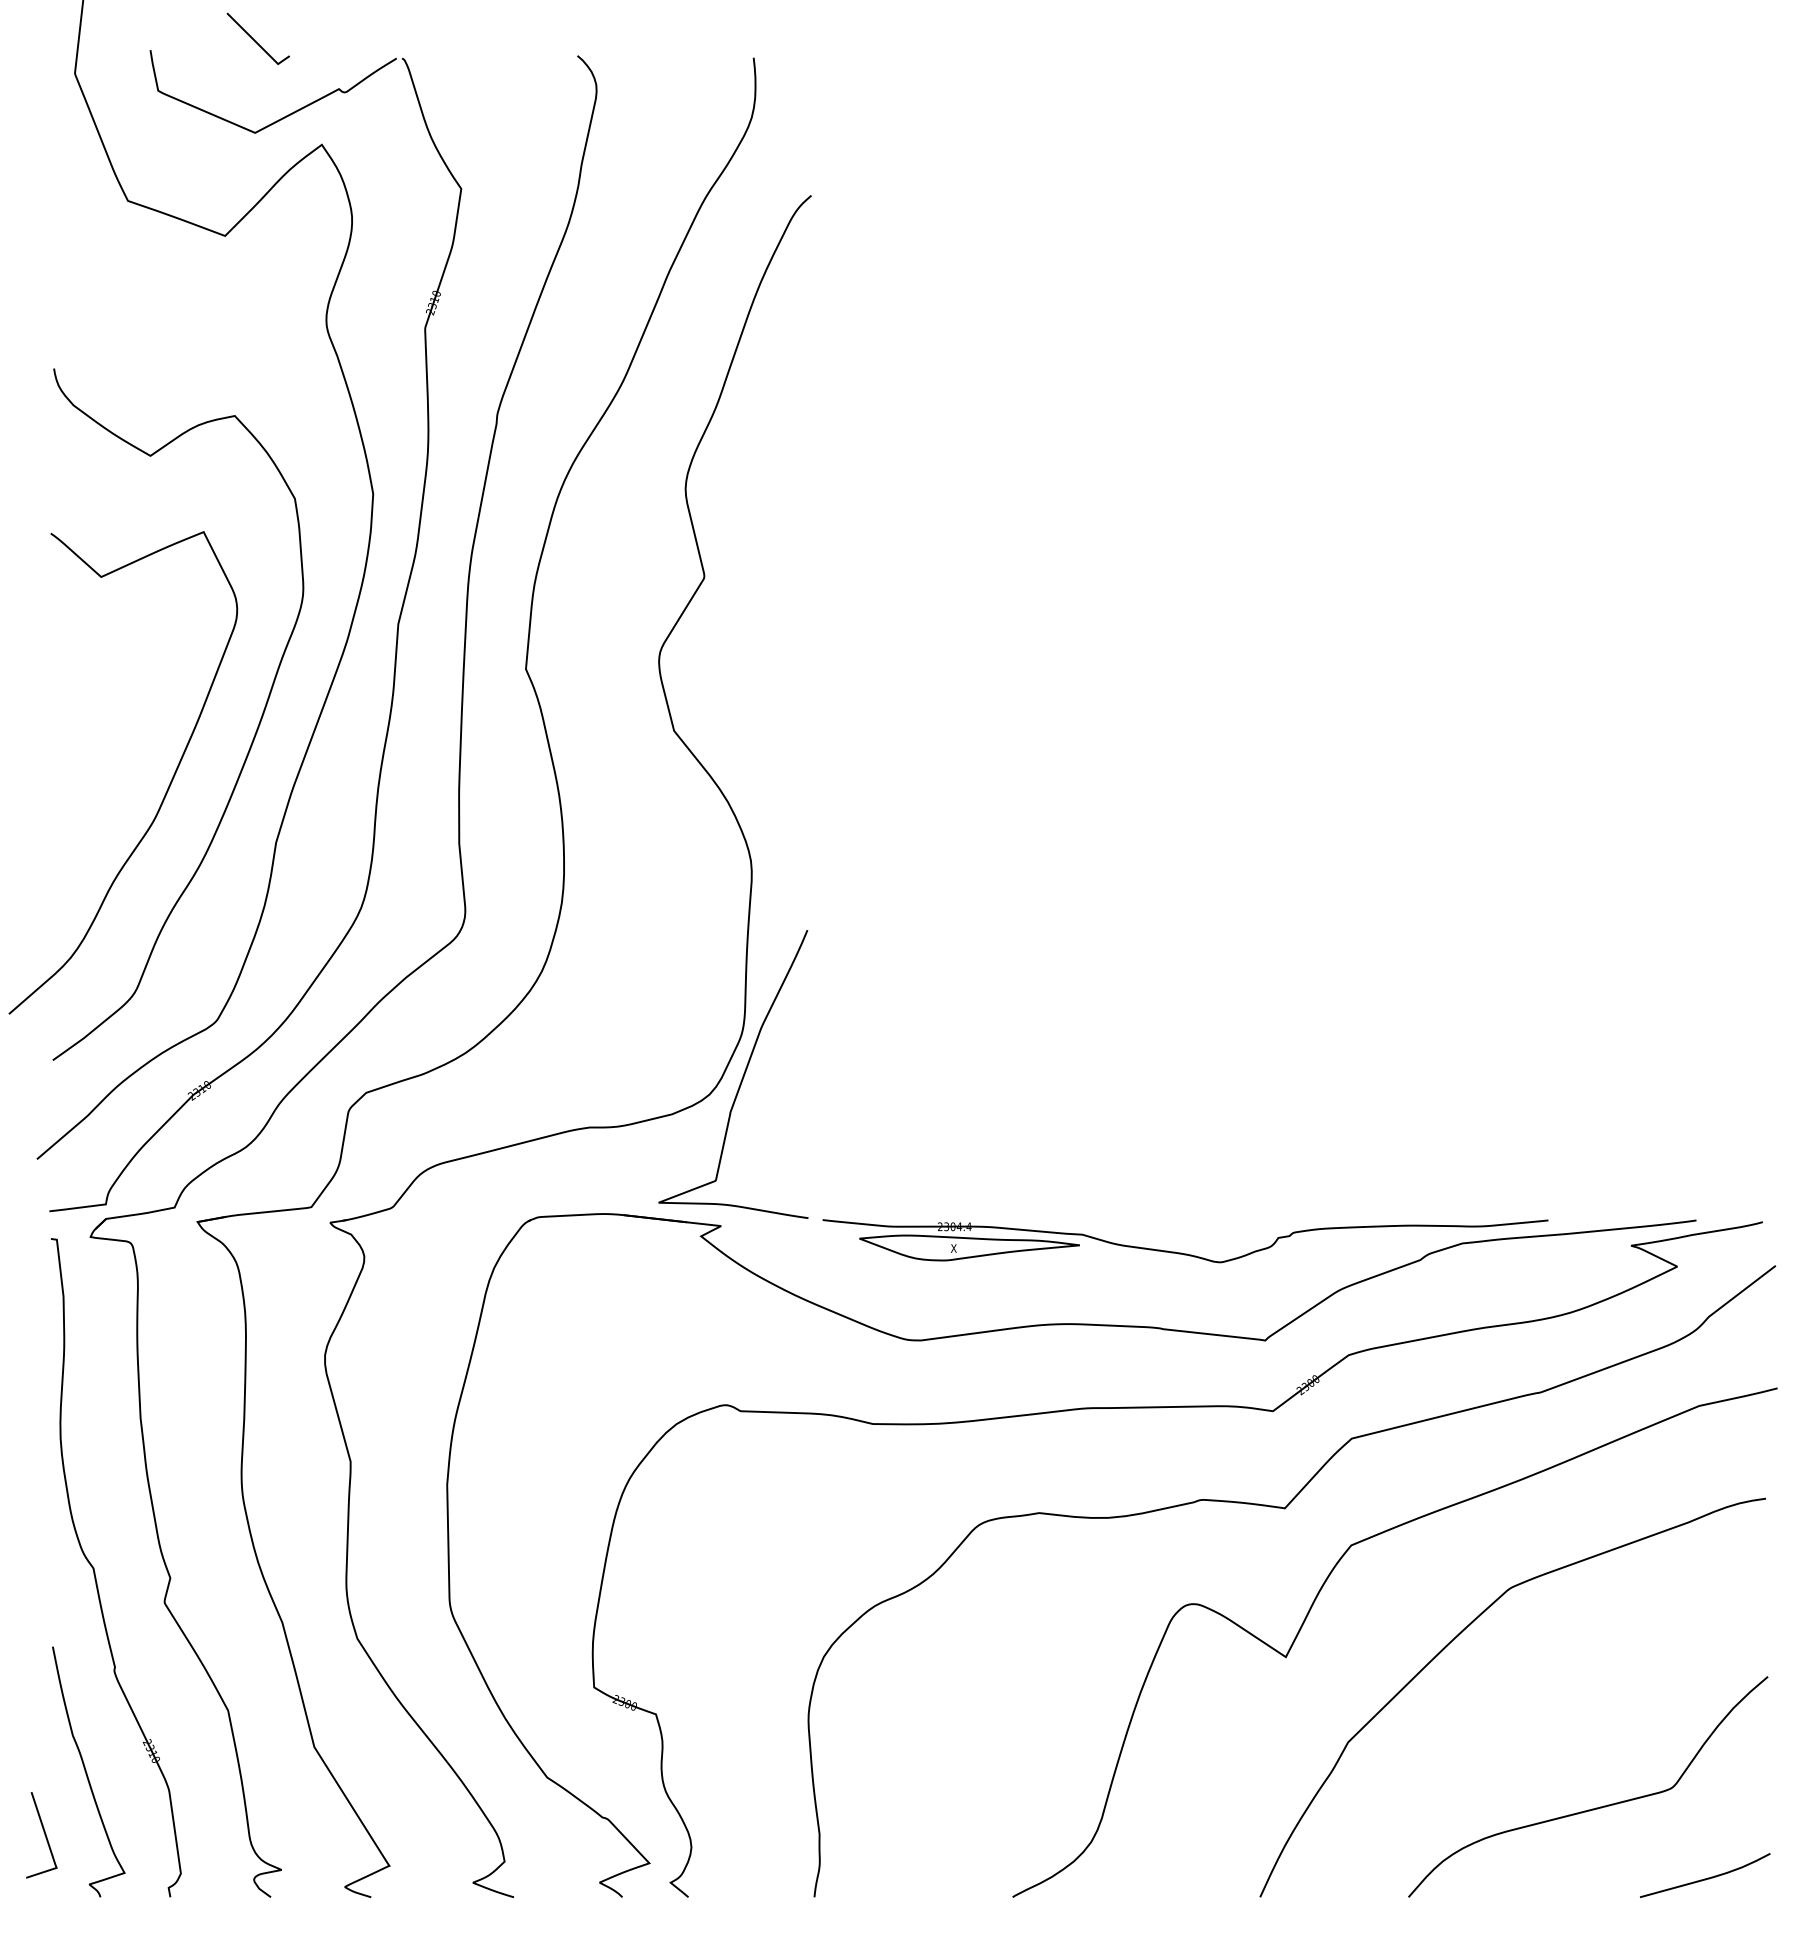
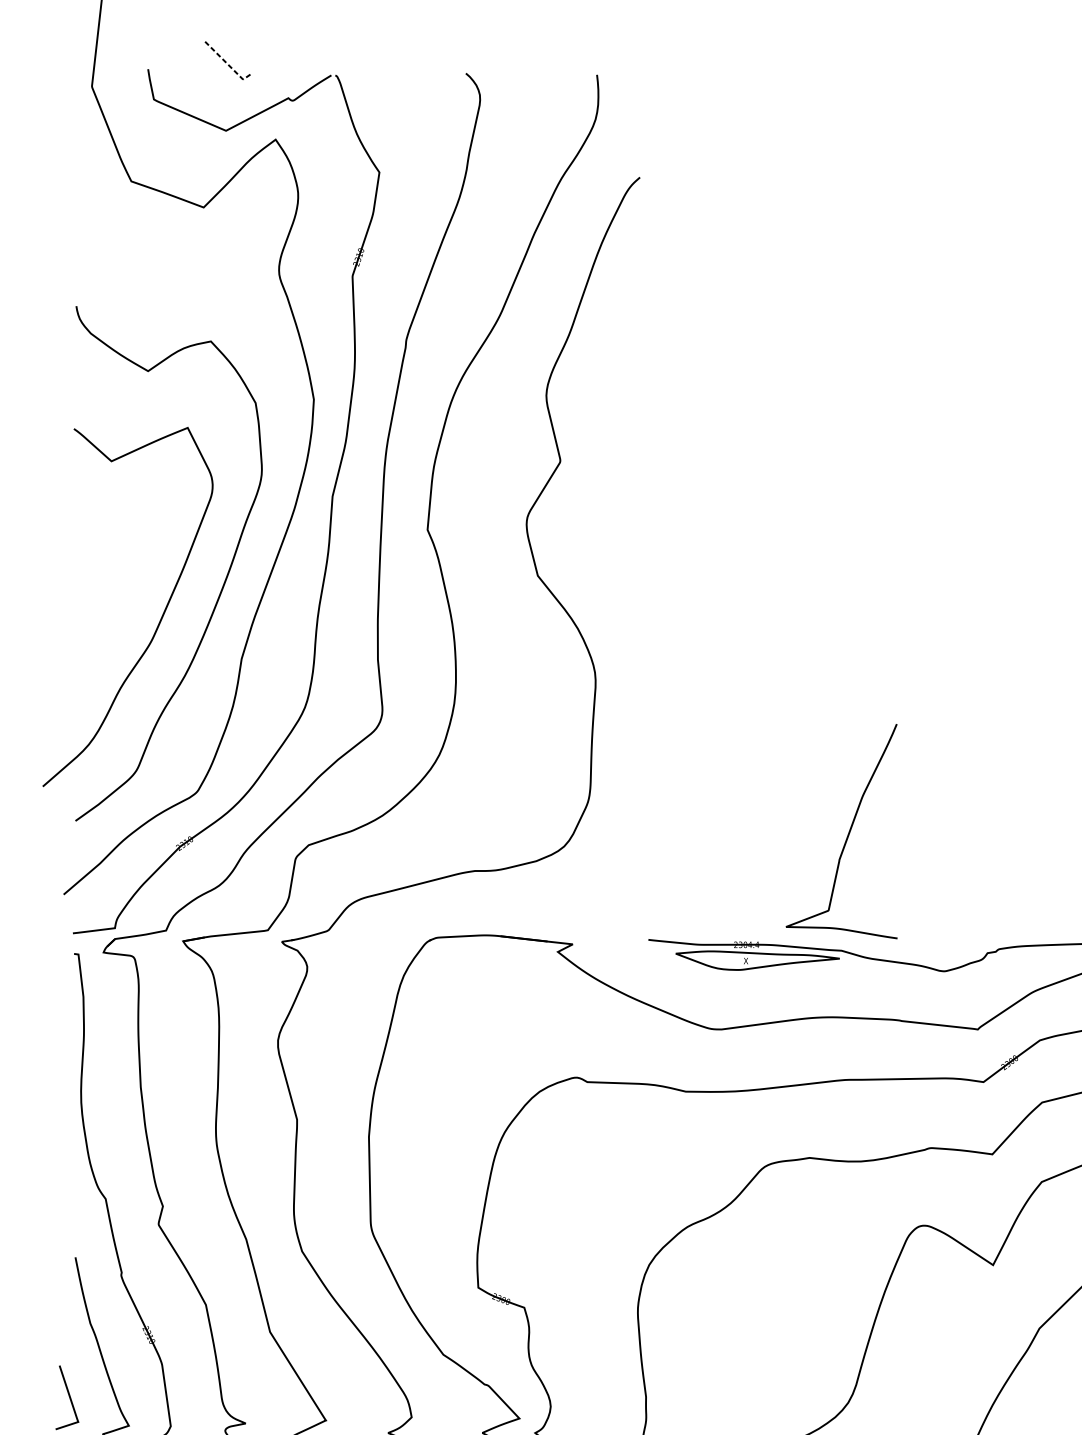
line: (258, 44) -> (228, 65), solid -> dashed
curve: (741, 1078) -> (847, 834), moved

